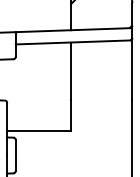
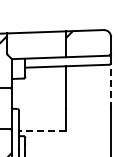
line: (132, 68) -> (111, 85), solid -> dashed
line: (39, 131) -> (42, 131), solid -> dashed

